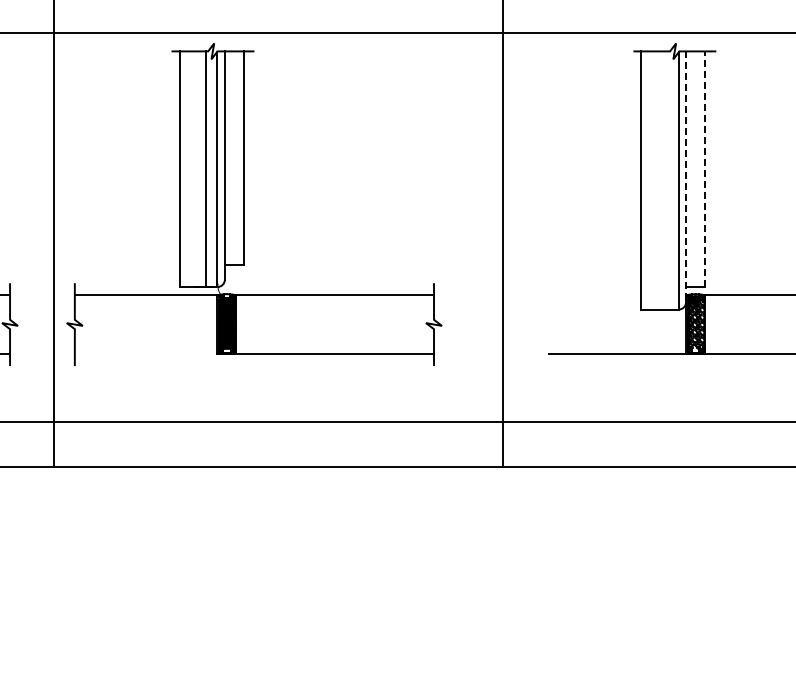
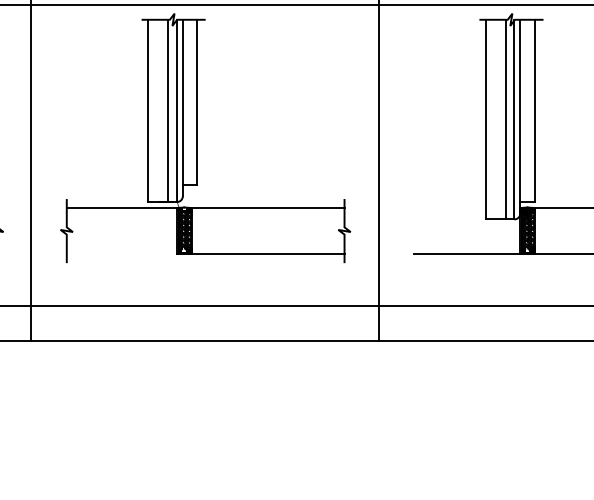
line: (704, 169) -> (534, 111), dashed -> solid
line: (686, 177) -> (520, 117), dashed -> solid
line: (667, 180) -> (505, 119), added
part: (244, 204) -> (197, 138), moved

